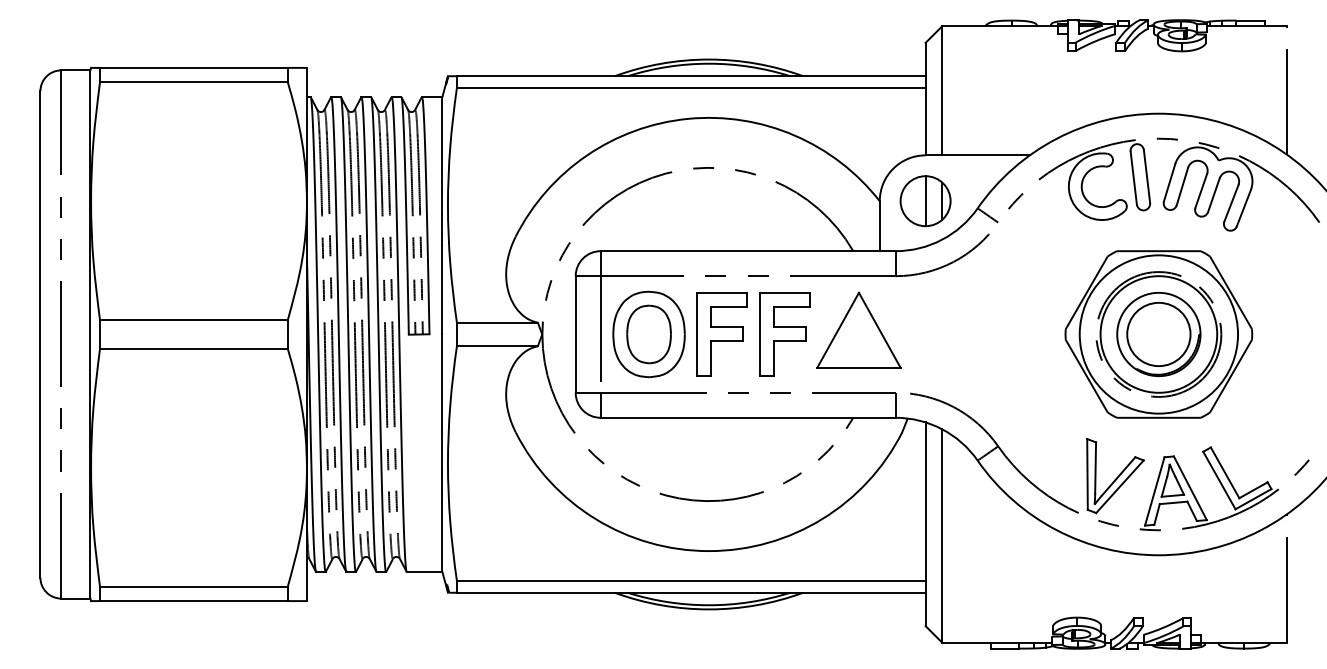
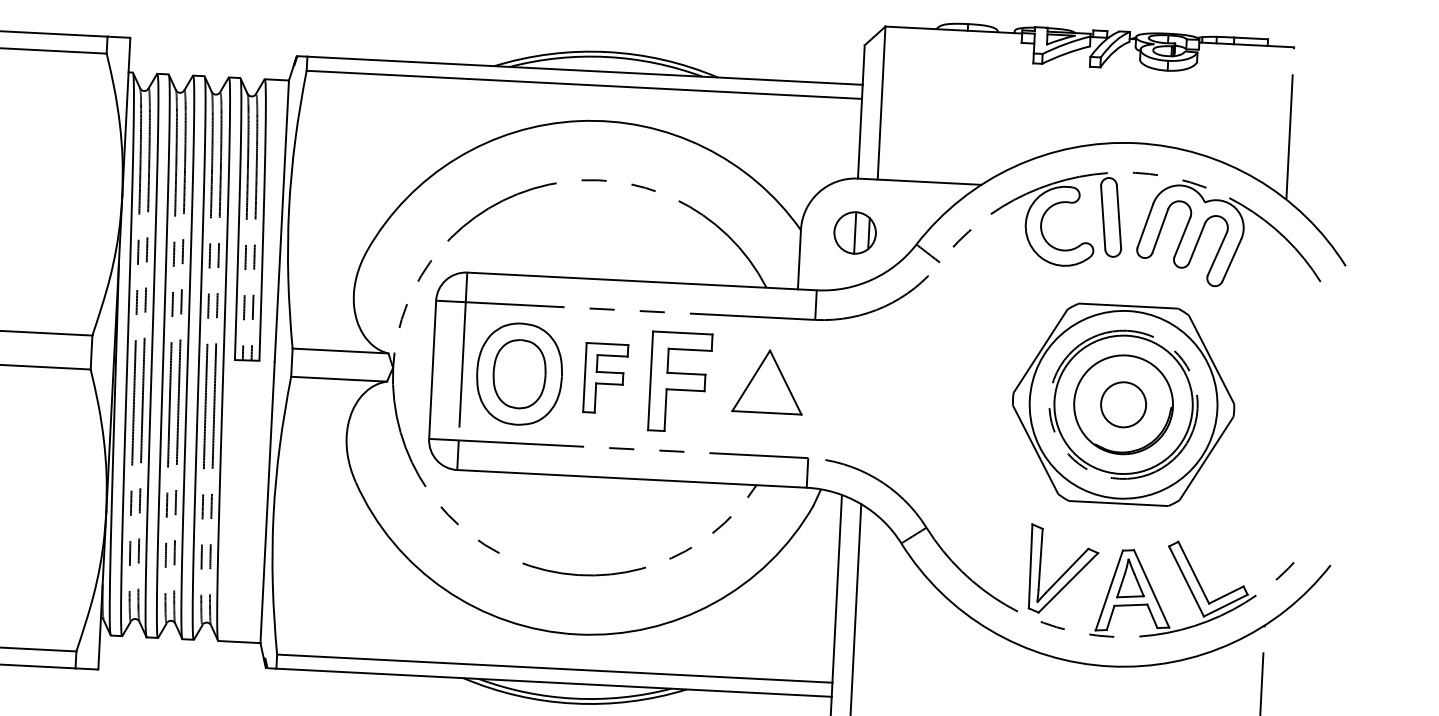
part: (925, 201) -> (855, 233), size x0.7
part: (858, 329) -> (768, 380), size x0.7
part: (721, 334) -> (605, 378), size x0.7
circle: (1158, 334) -> (1123, 404), size x0.6

